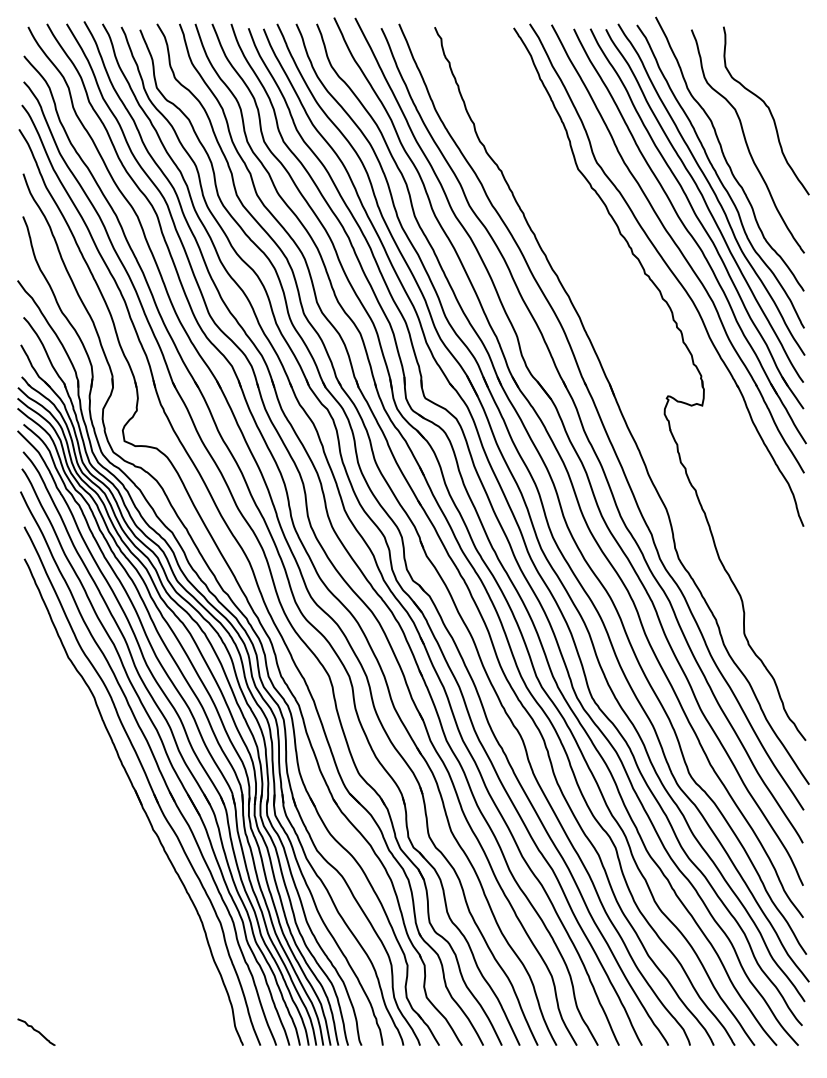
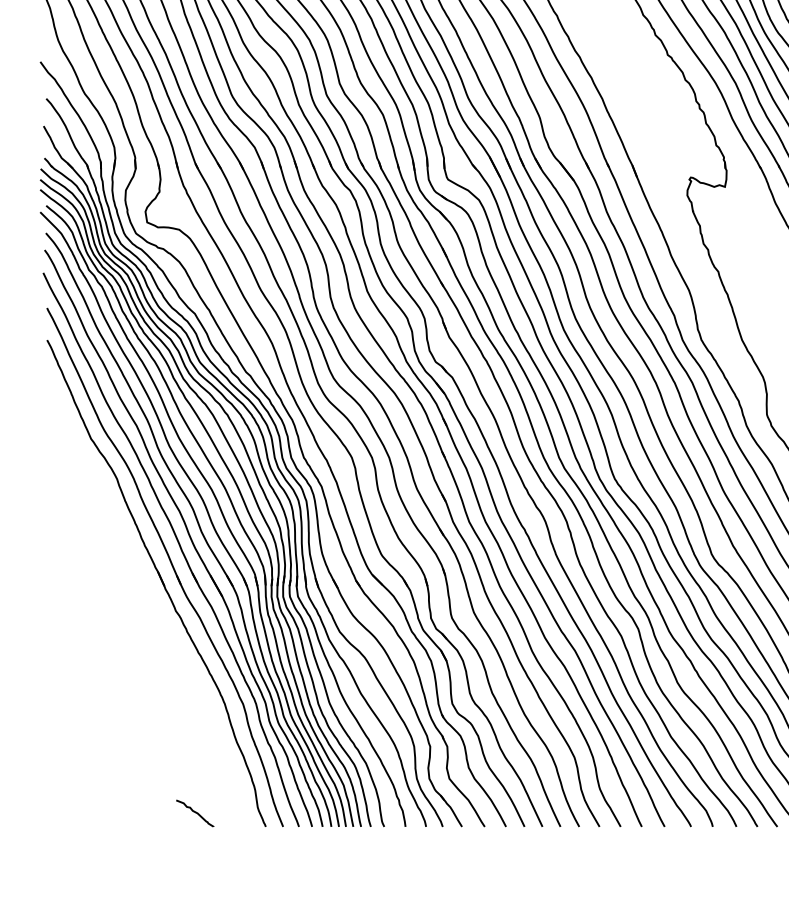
curve: (36, 1031) -> (195, 812), moved

